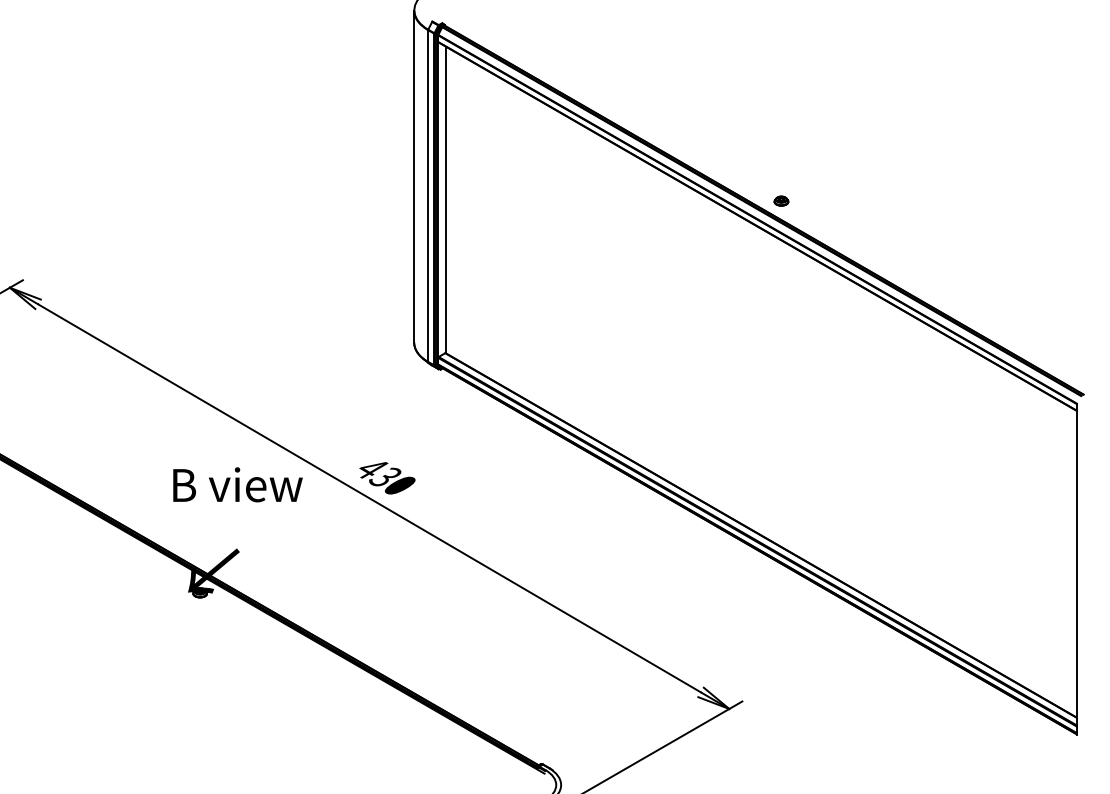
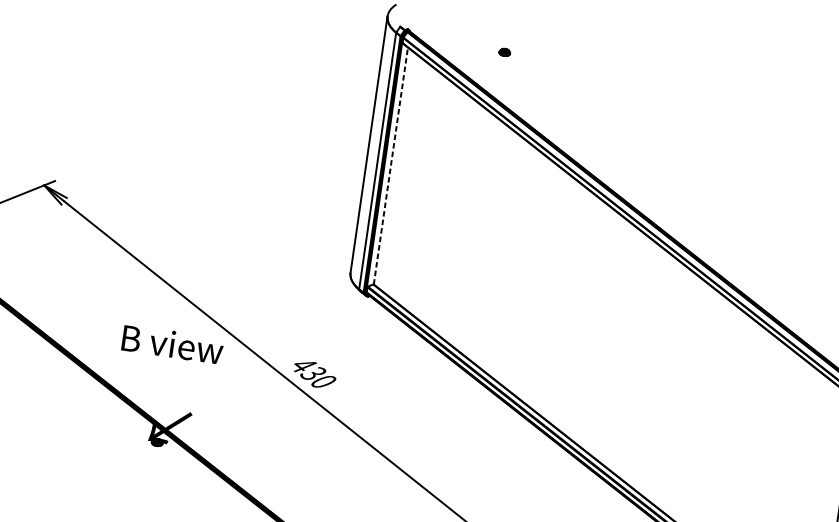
line: (445, 199) -> (390, 165), solid -> dashed
part: (781, 200) -> (504, 51), moved
text: (237, 484) -> (172, 344), moved

